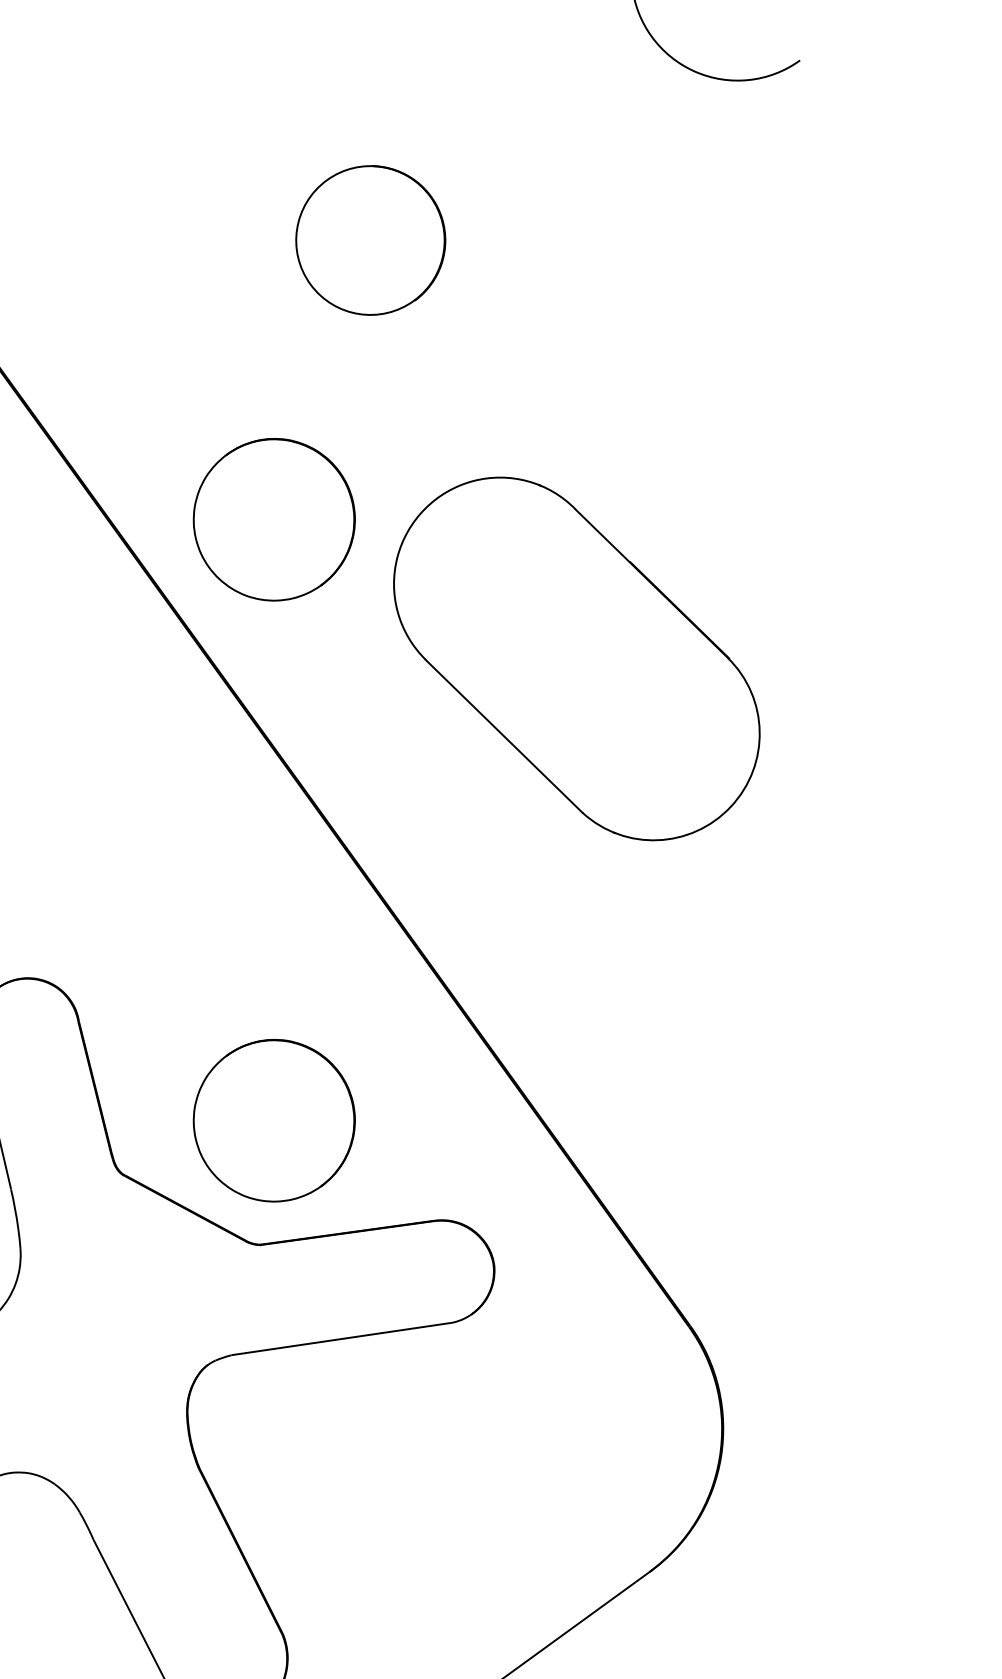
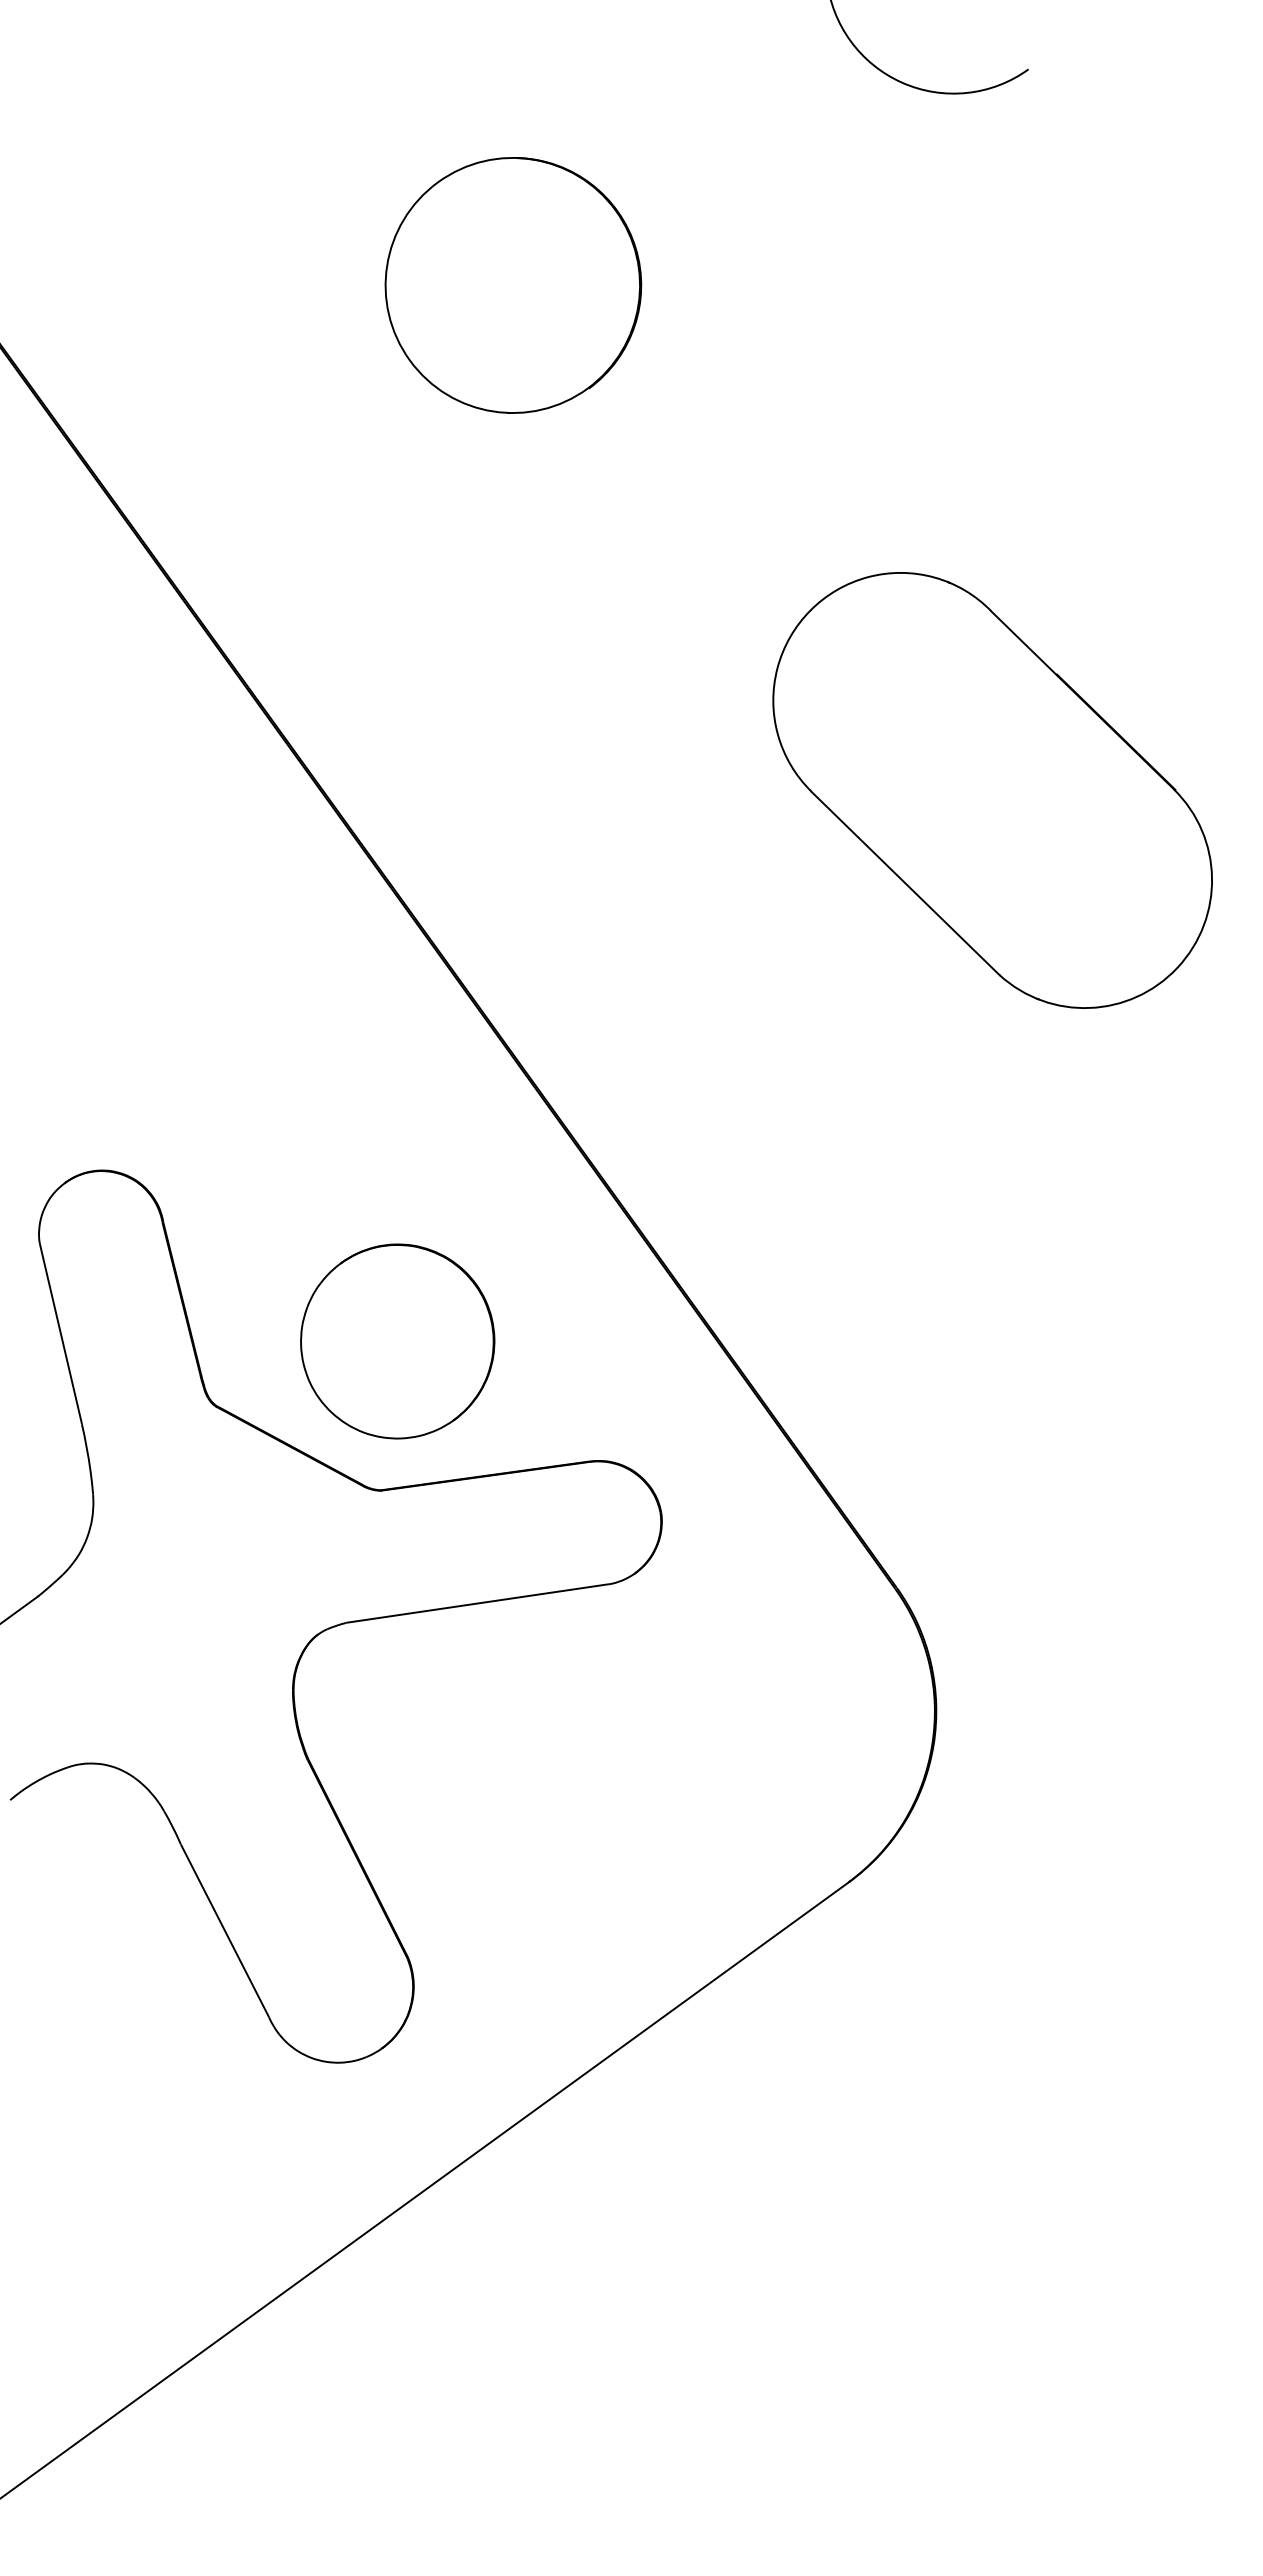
part: (370, 240) -> (513, 285), size x1.43
part: (274, 519) -> (397, 620), removed
part: (576, 658) -> (992, 790), moved

